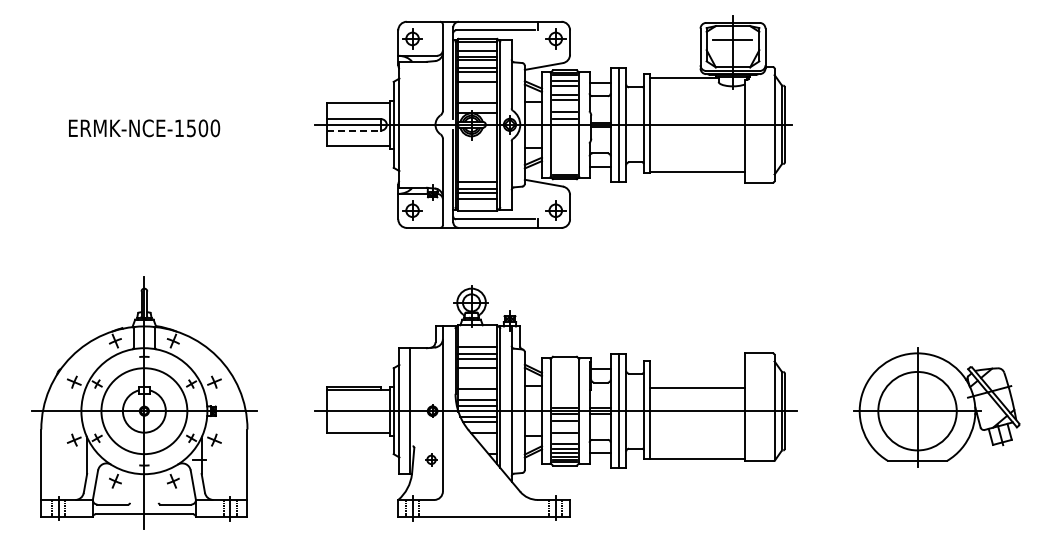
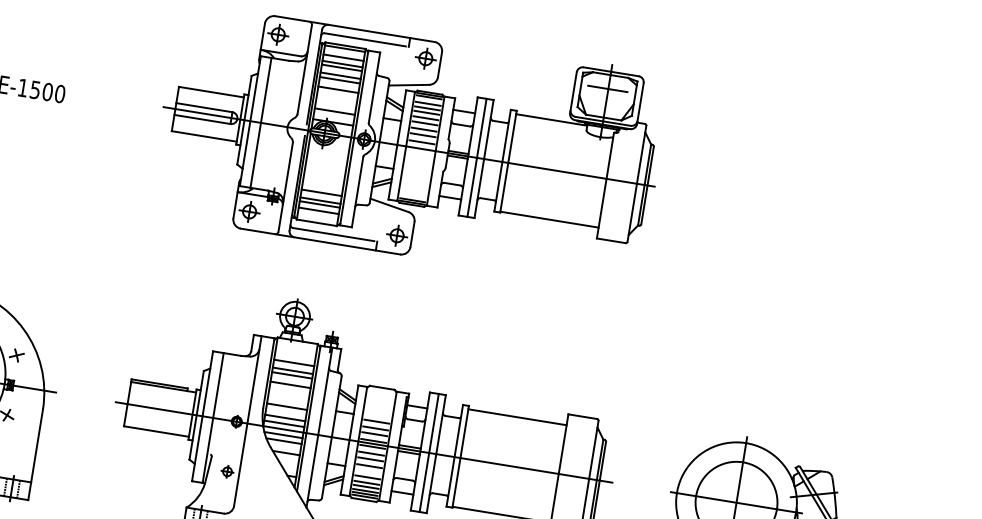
line: (564, 89) -> (426, 112), added
line: (564, 106) -> (423, 129), added
line: (409, 124) -> (260, 122), added
line: (354, 130) -> (203, 119), dashed -> solid
line: (697, 387) -> (517, 416), moved
line: (564, 389) -> (376, 421), added
line: (564, 396) -> (375, 428), added
line: (564, 401) -> (374, 433), added
line: (564, 426) -> (370, 459), added

